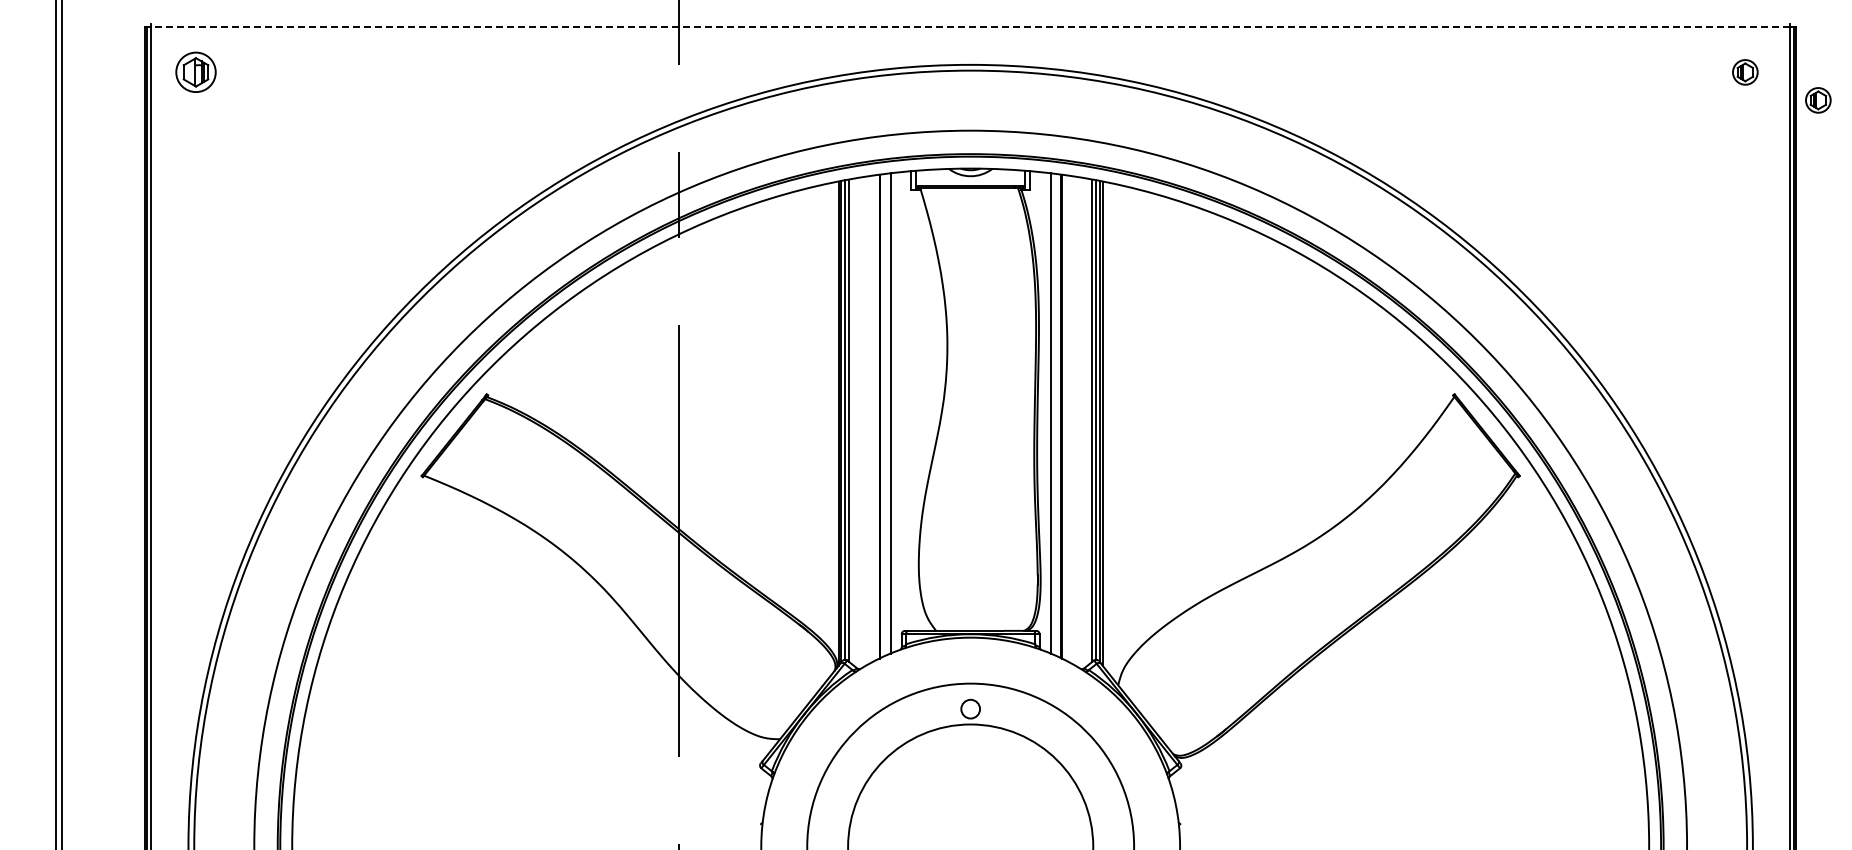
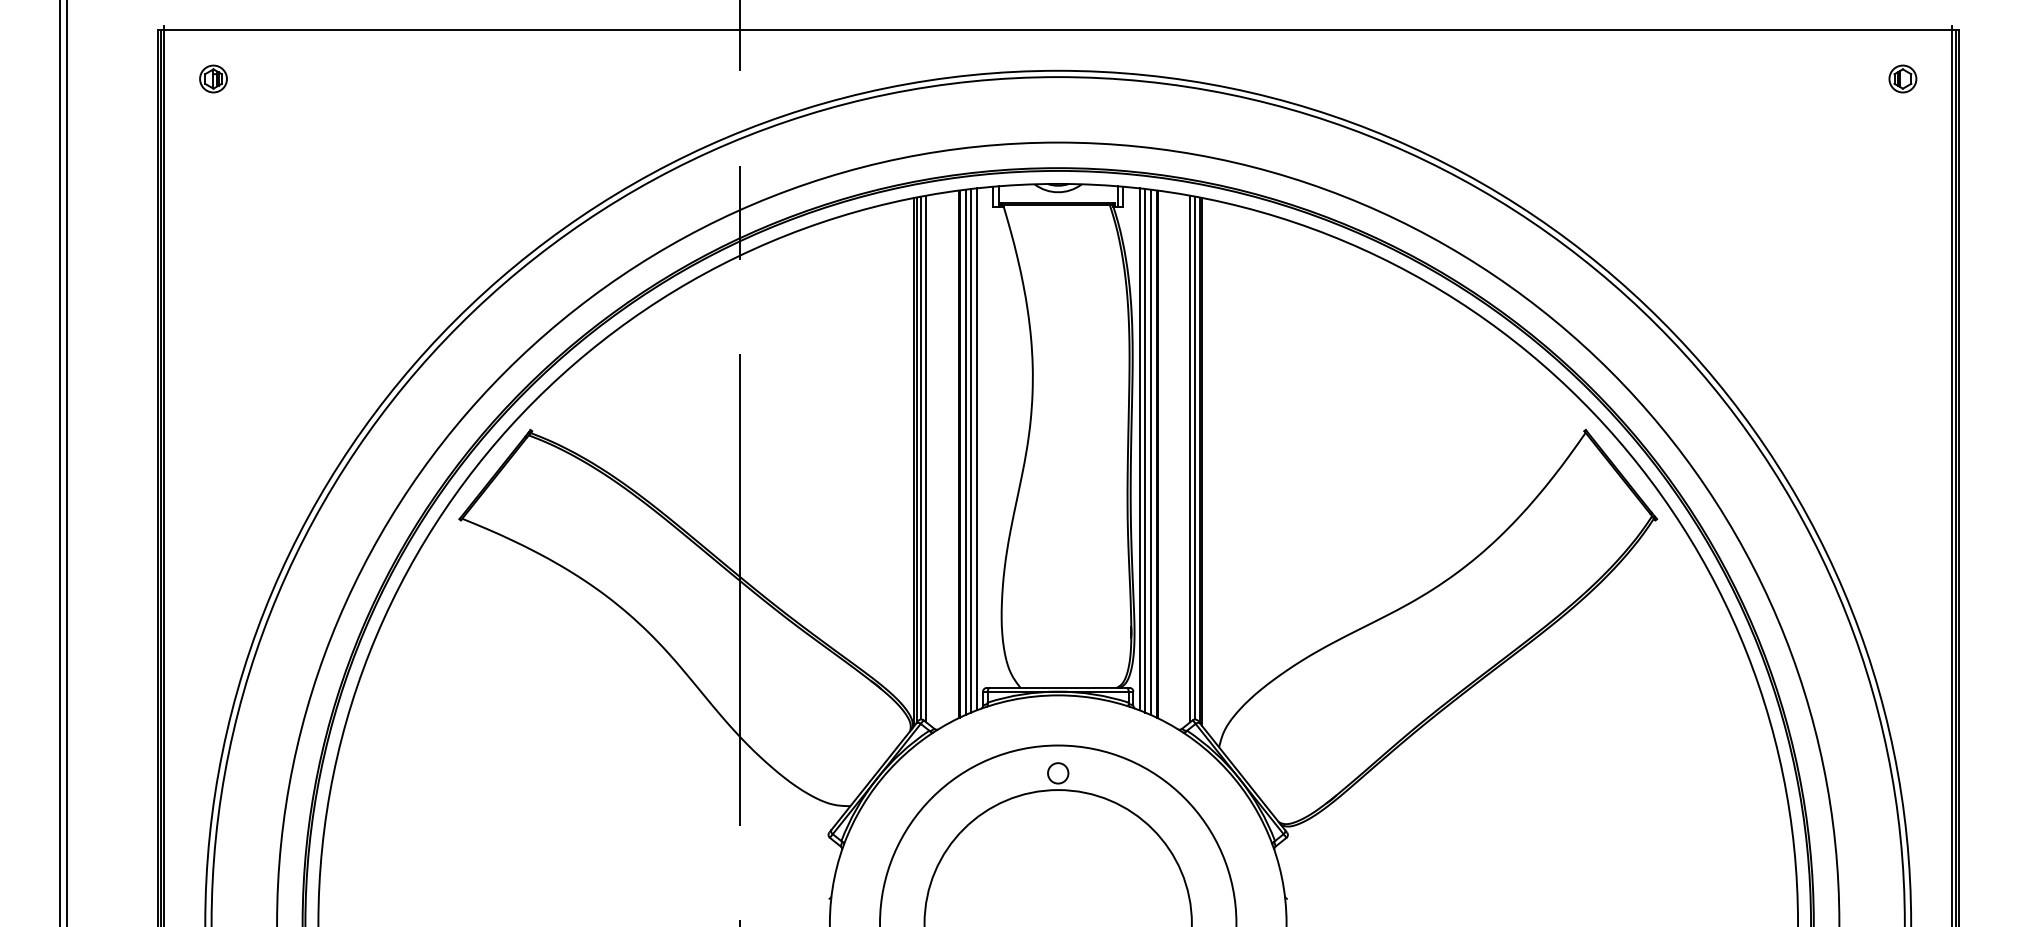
line: (970, 27) -> (1058, 30), dashed -> solid
part: (195, 72) -> (212, 79), size x0.62
part: (1818, 100) -> (1982, 109), removed
line: (896, 411) -> (977, 448), added
line: (1045, 411) -> (1139, 448), added
line: (885, 414) -> (965, 452), added
line: (1055, 414) -> (1150, 452), added

